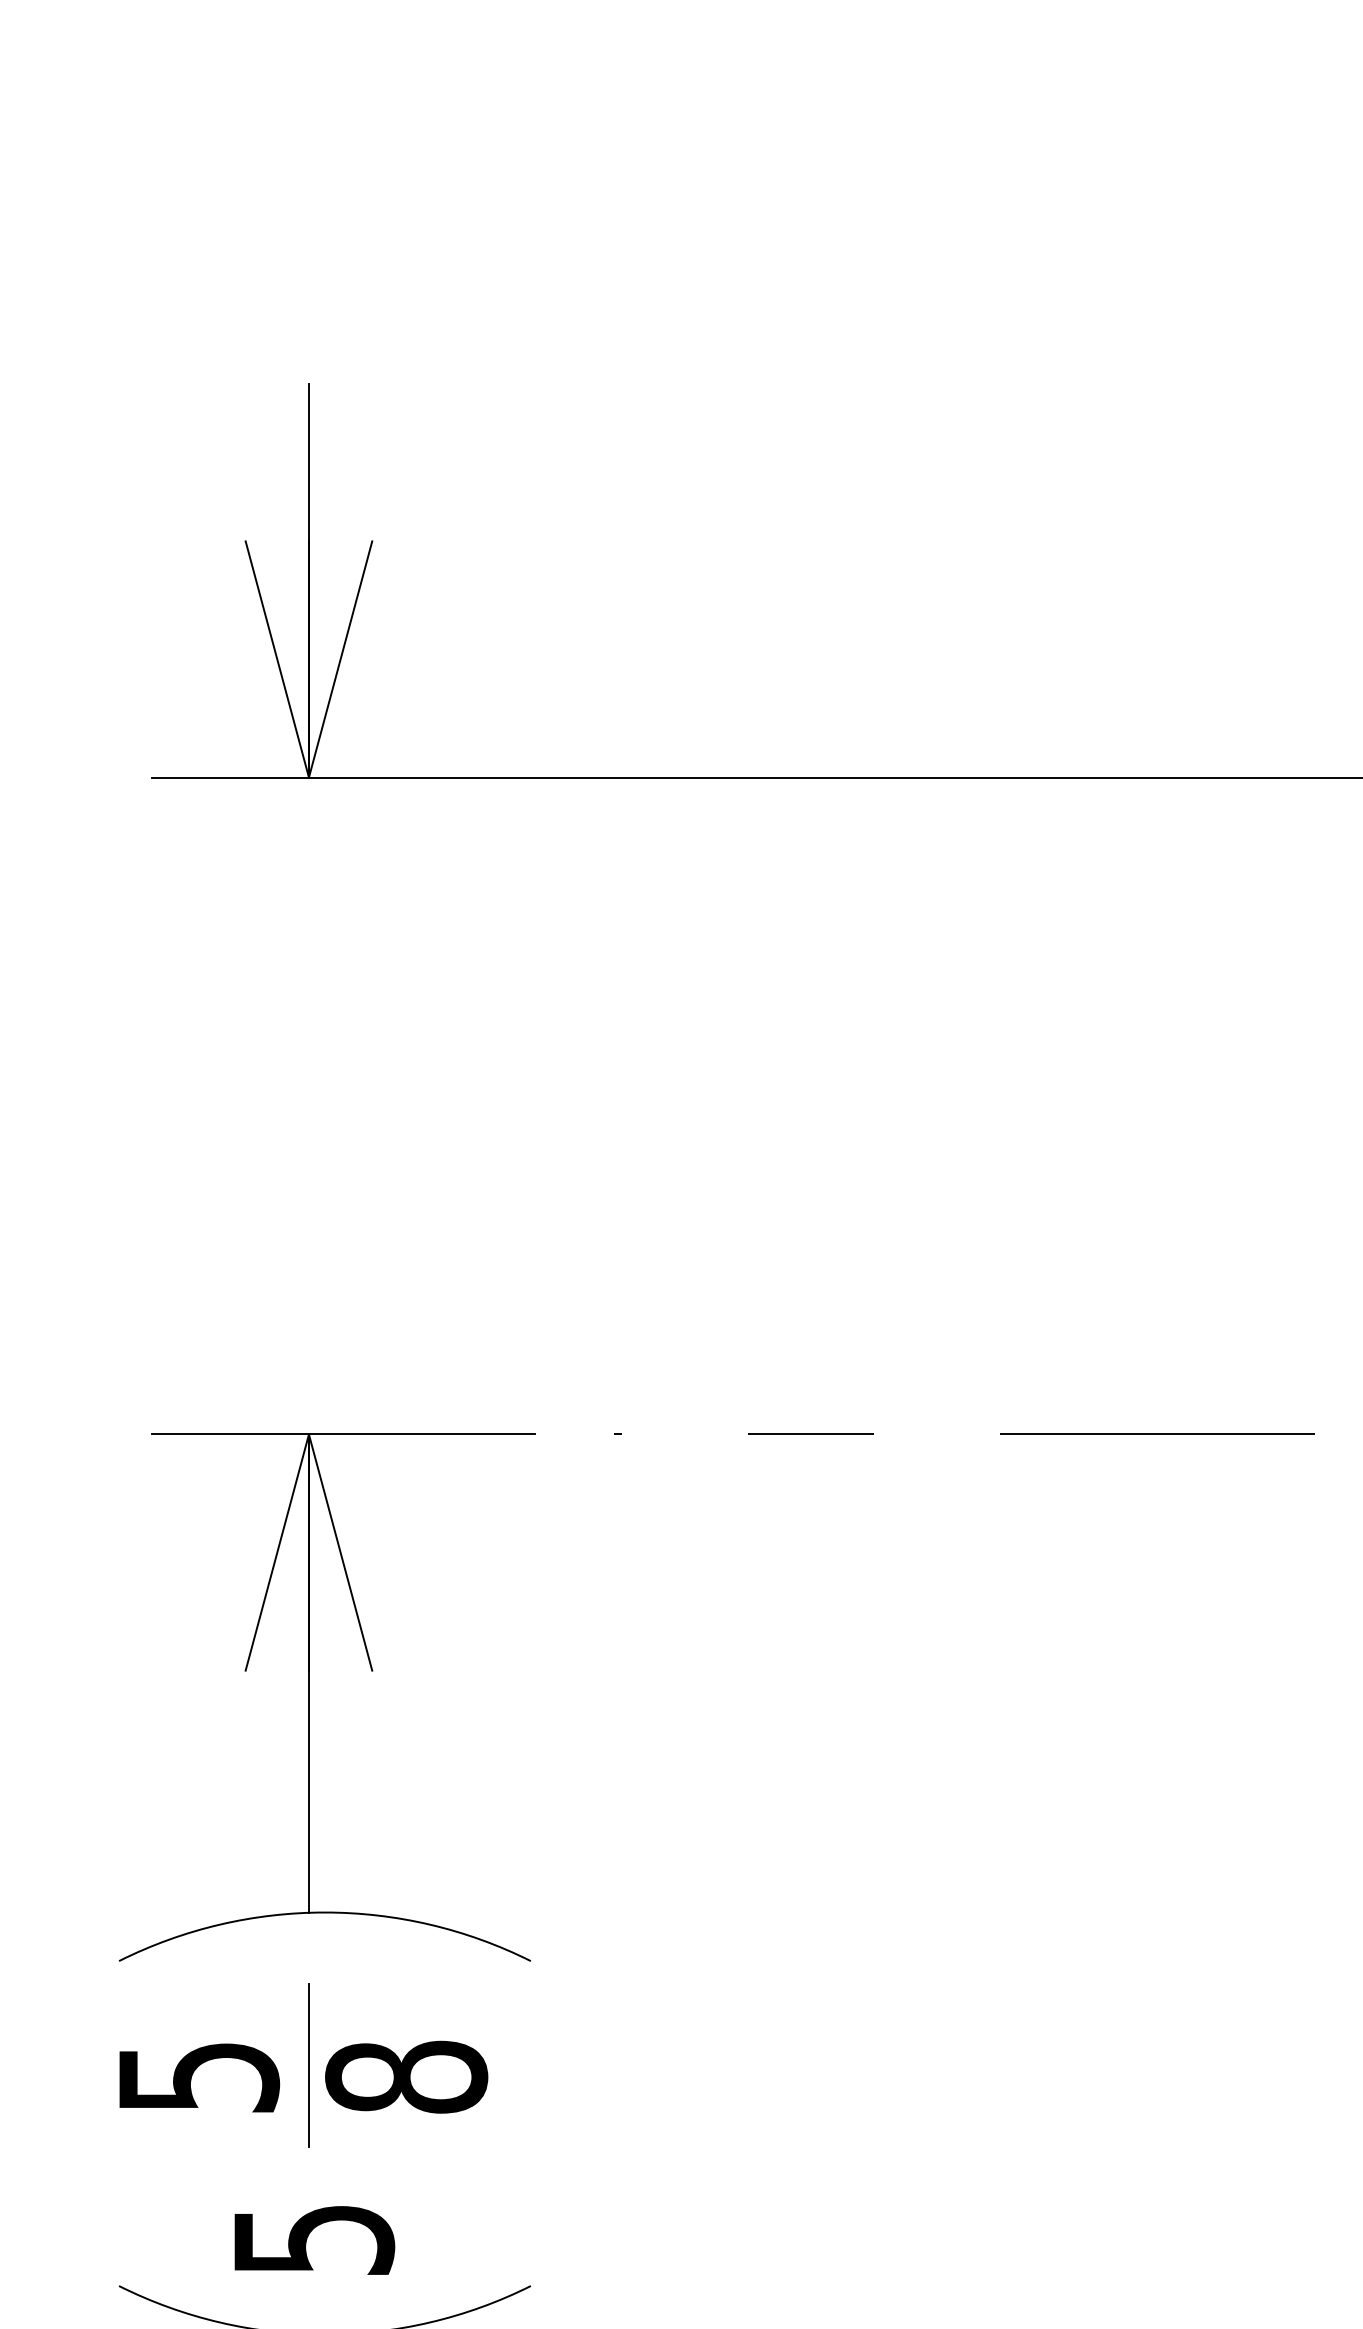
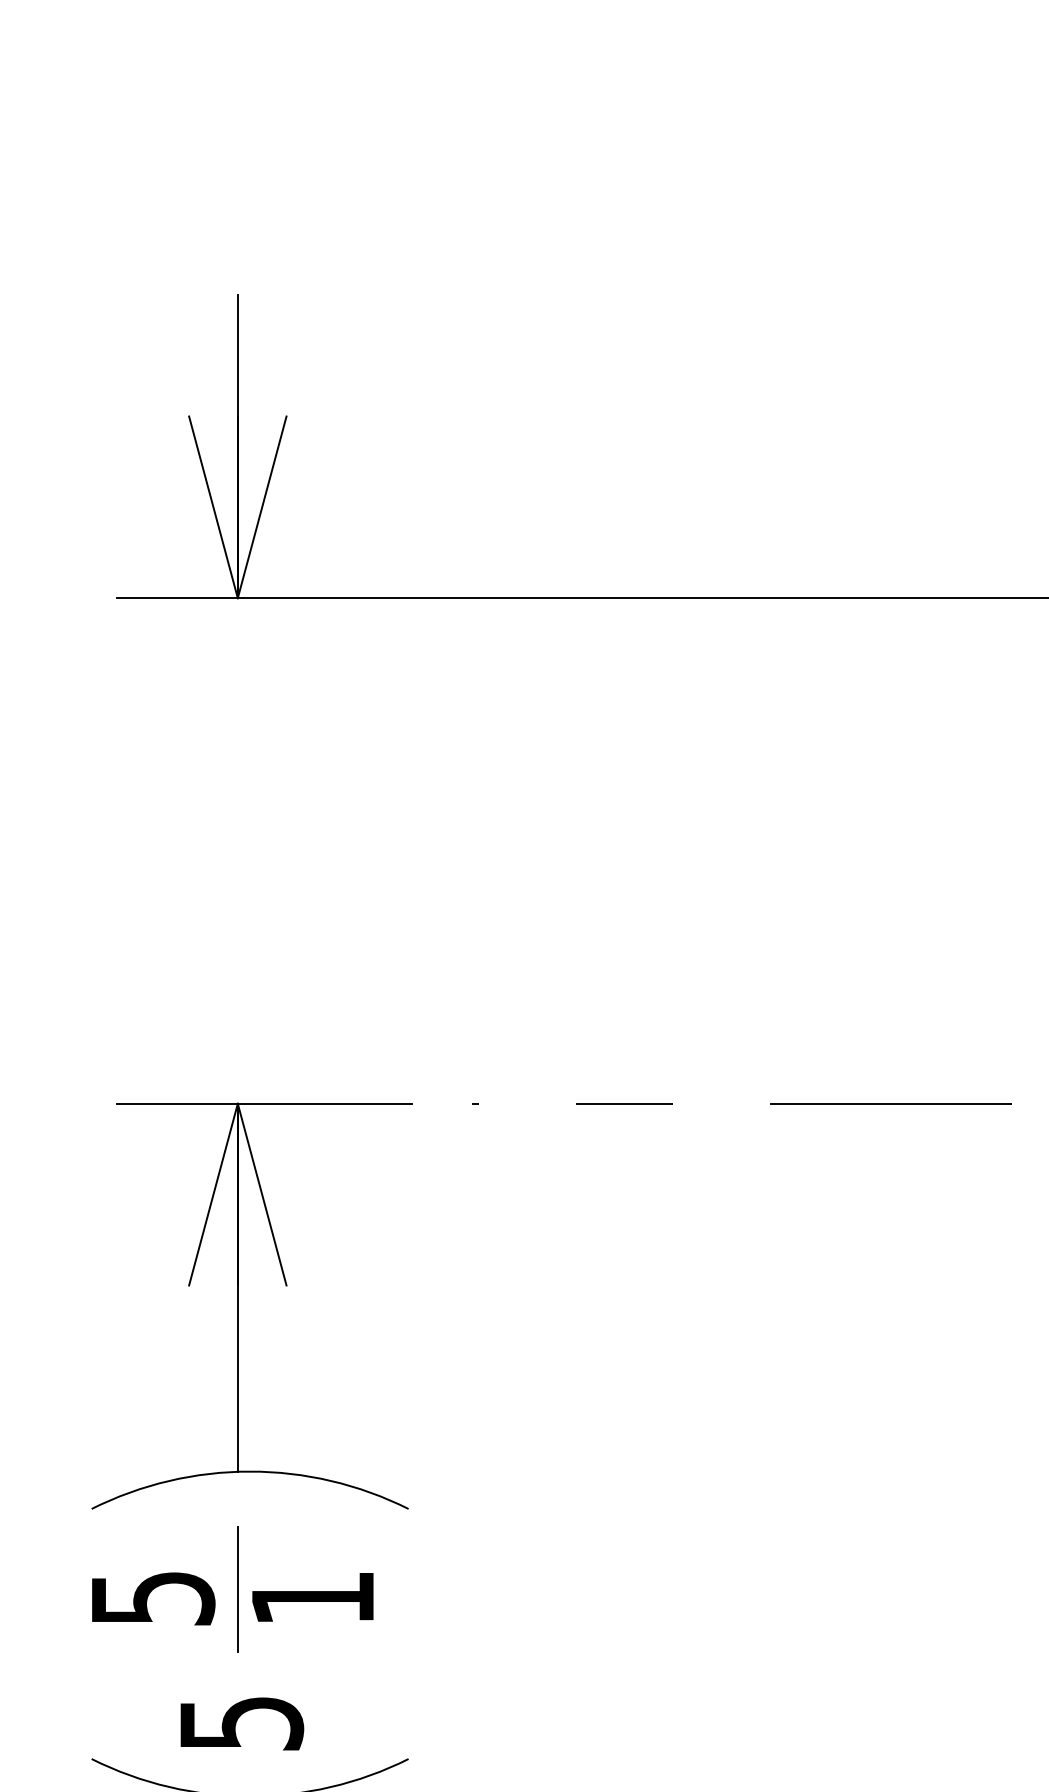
text: (406, 2076) -> (312, 1597), 8 -> 1

